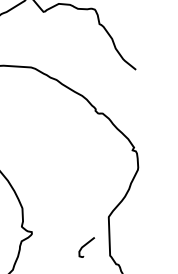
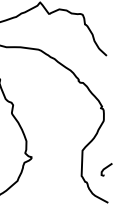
curve: (86, 245) -> (106, 168), moved

